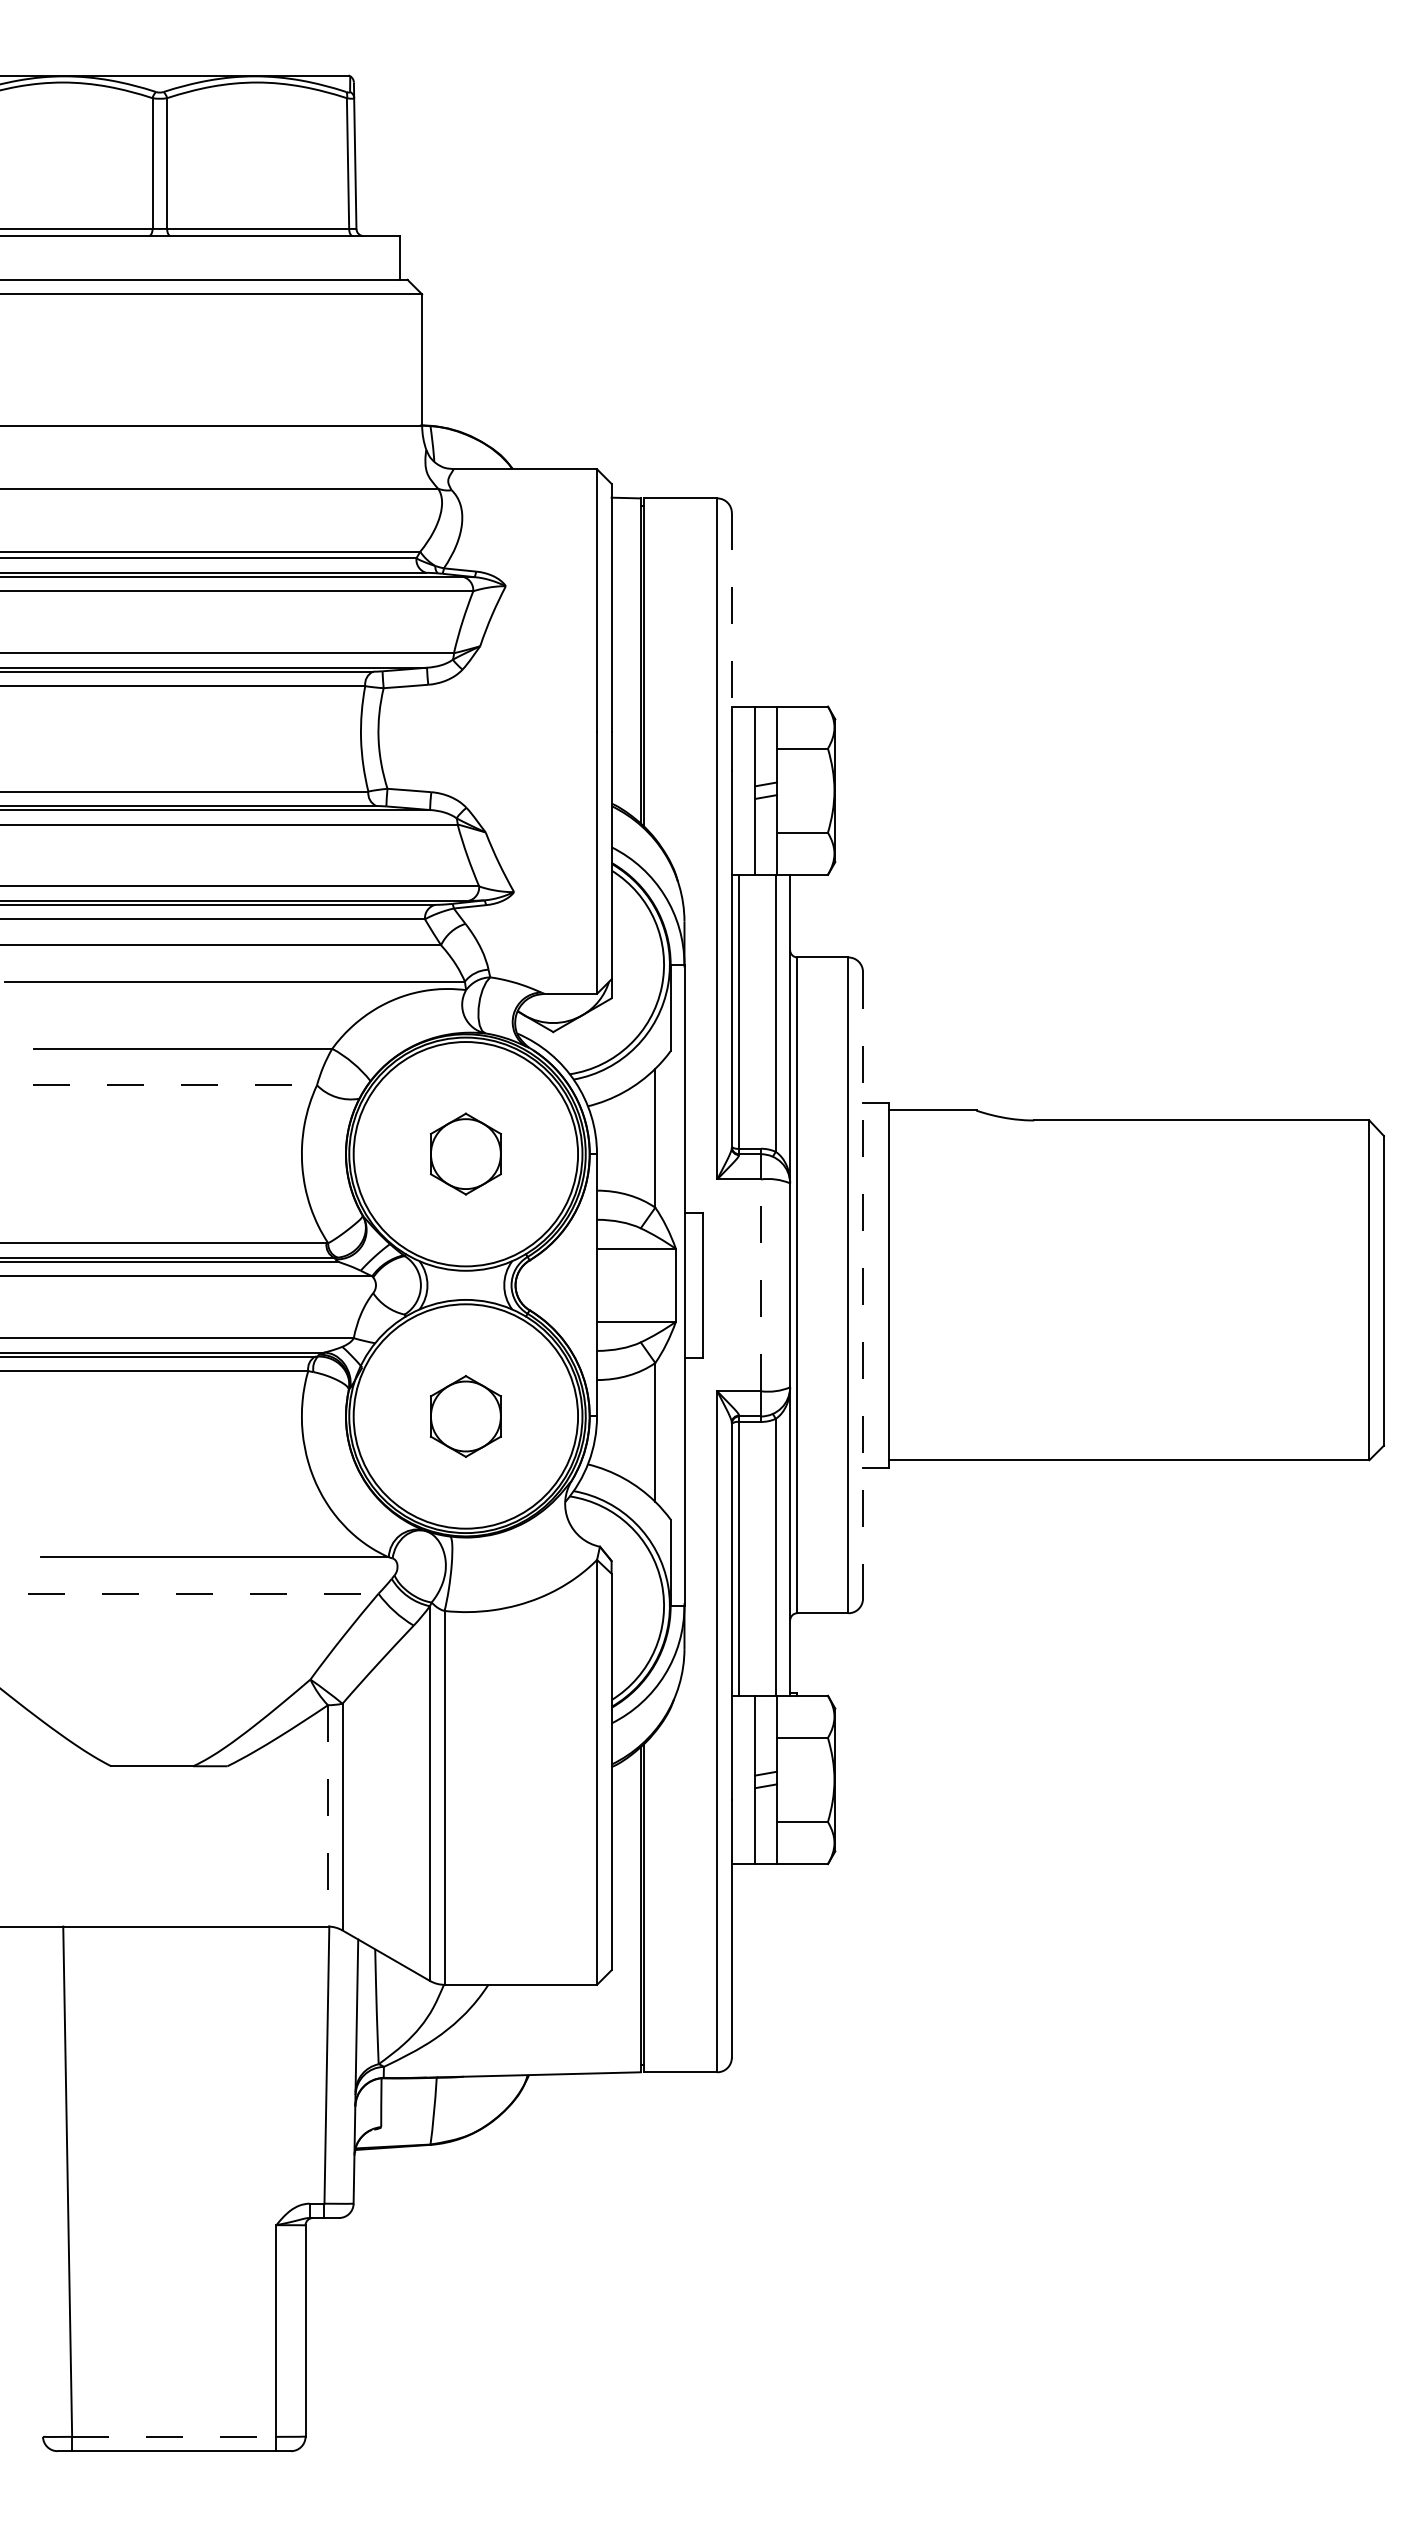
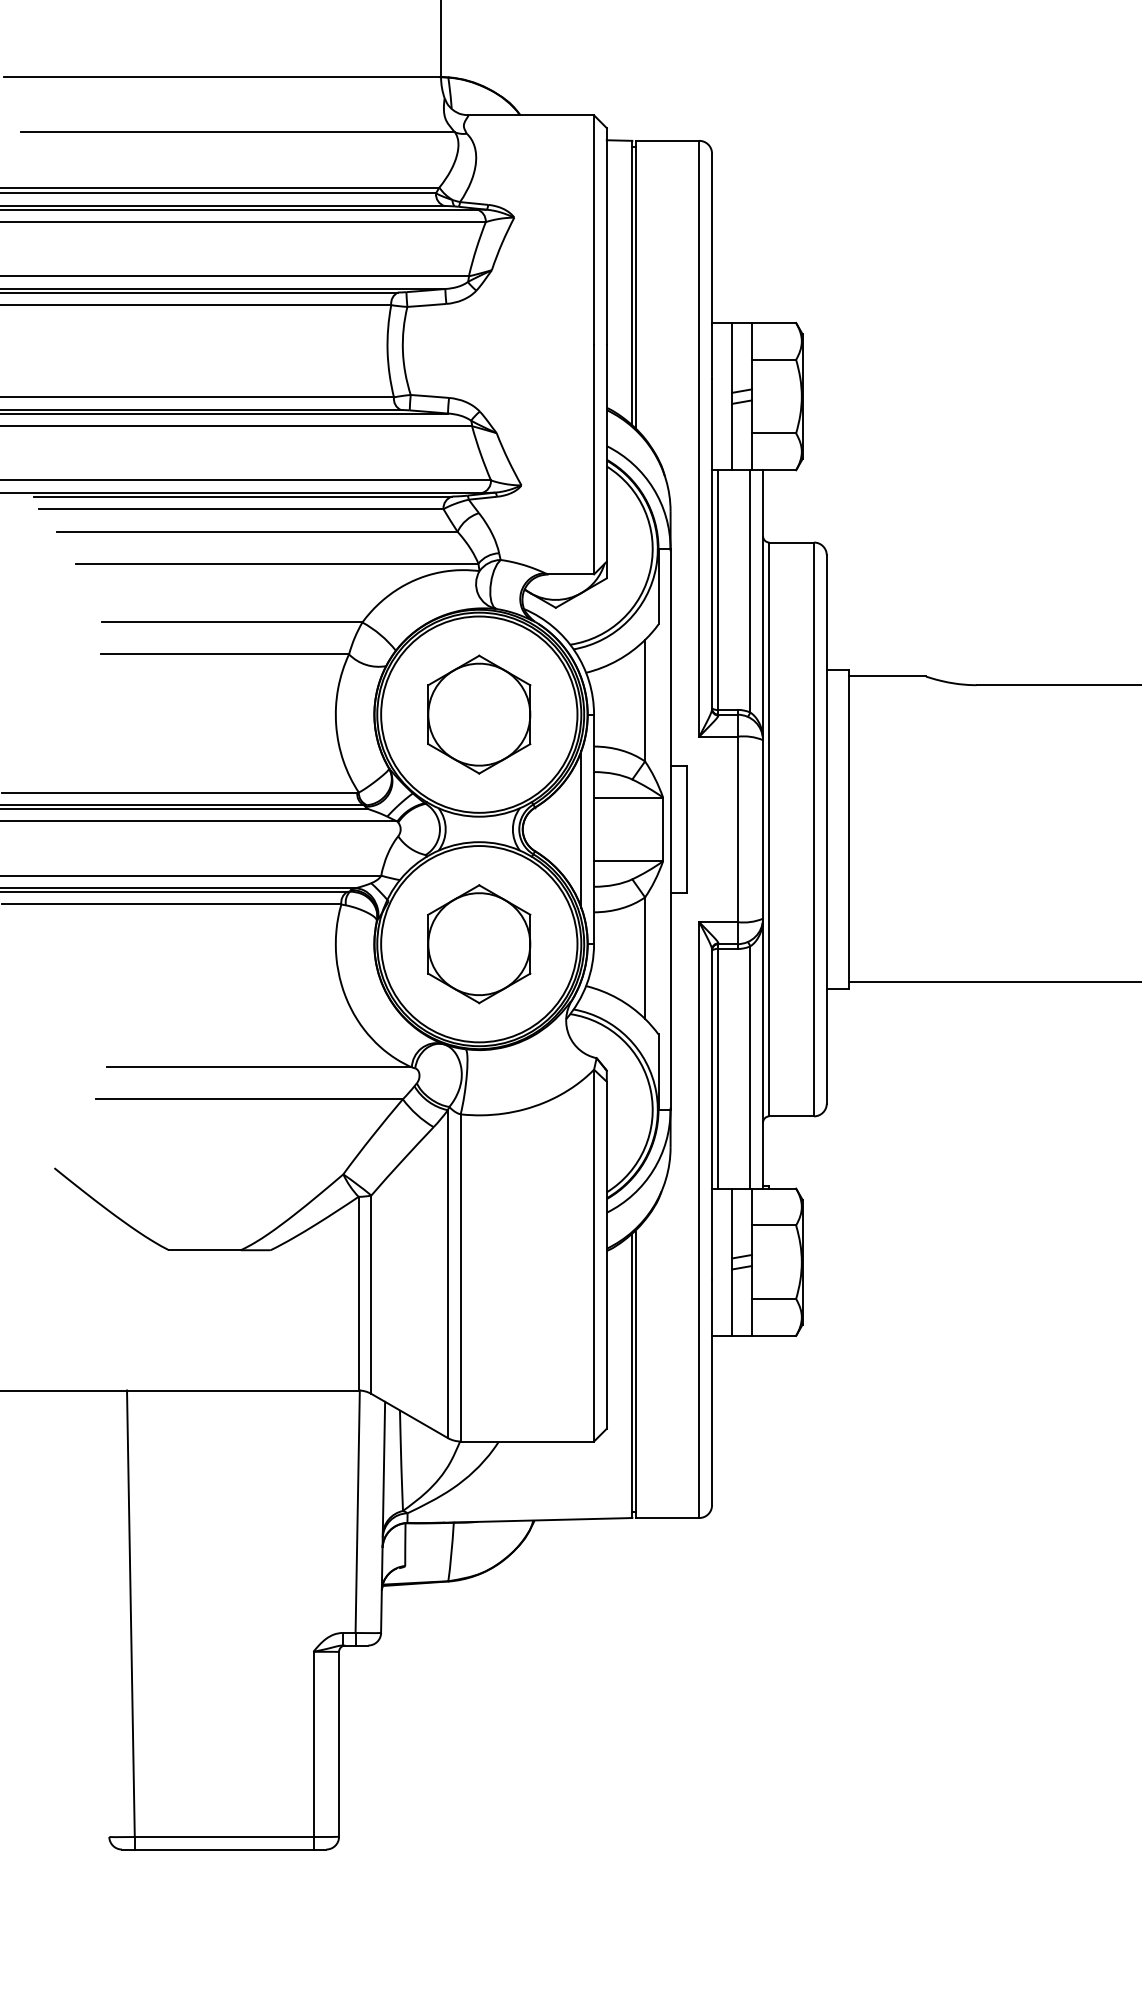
line: (731, 611) -> (711, 239), dashed -> solid
line: (175, 1085) -> (225, 654), dashed -> solid
part: (465, 1153) -> (478, 714), size x1.67
line: (582, 1285) -> (581, 829), added
line: (761, 1285) -> (737, 829), dashed -> solid
line: (863, 1285) -> (827, 829), dashed -> solid
part: (465, 1416) -> (478, 944), size x1.67
line: (203, 1593) -> (249, 1099), dashed -> solid
line: (327, 1815) -> (358, 1293), dashed -> solid
line: (174, 2436) -> (224, 1836), dashed -> solid

